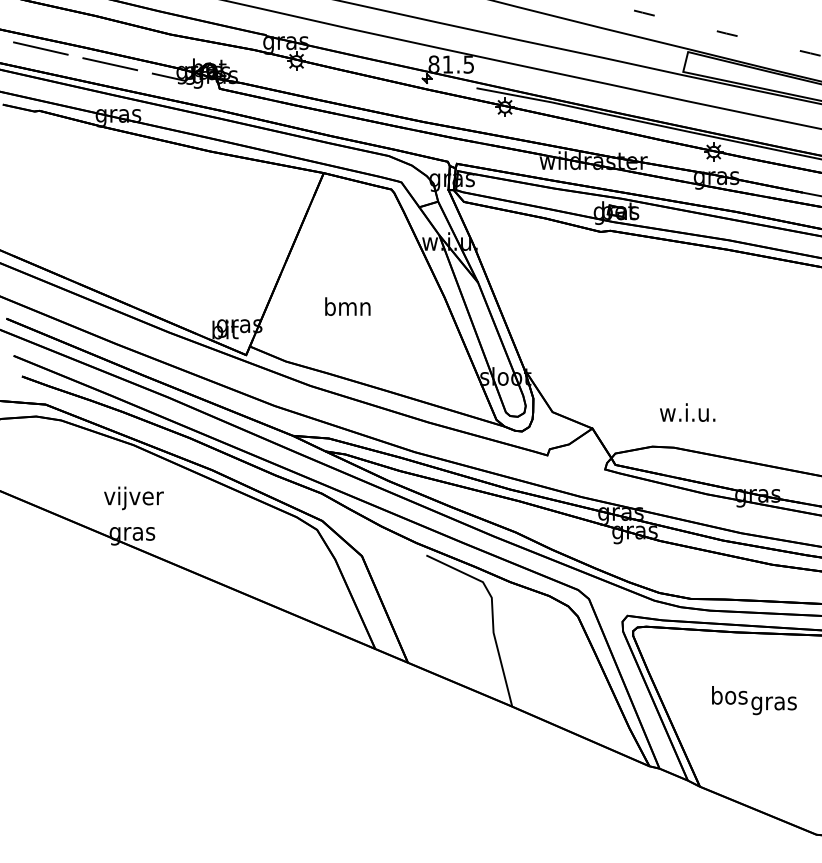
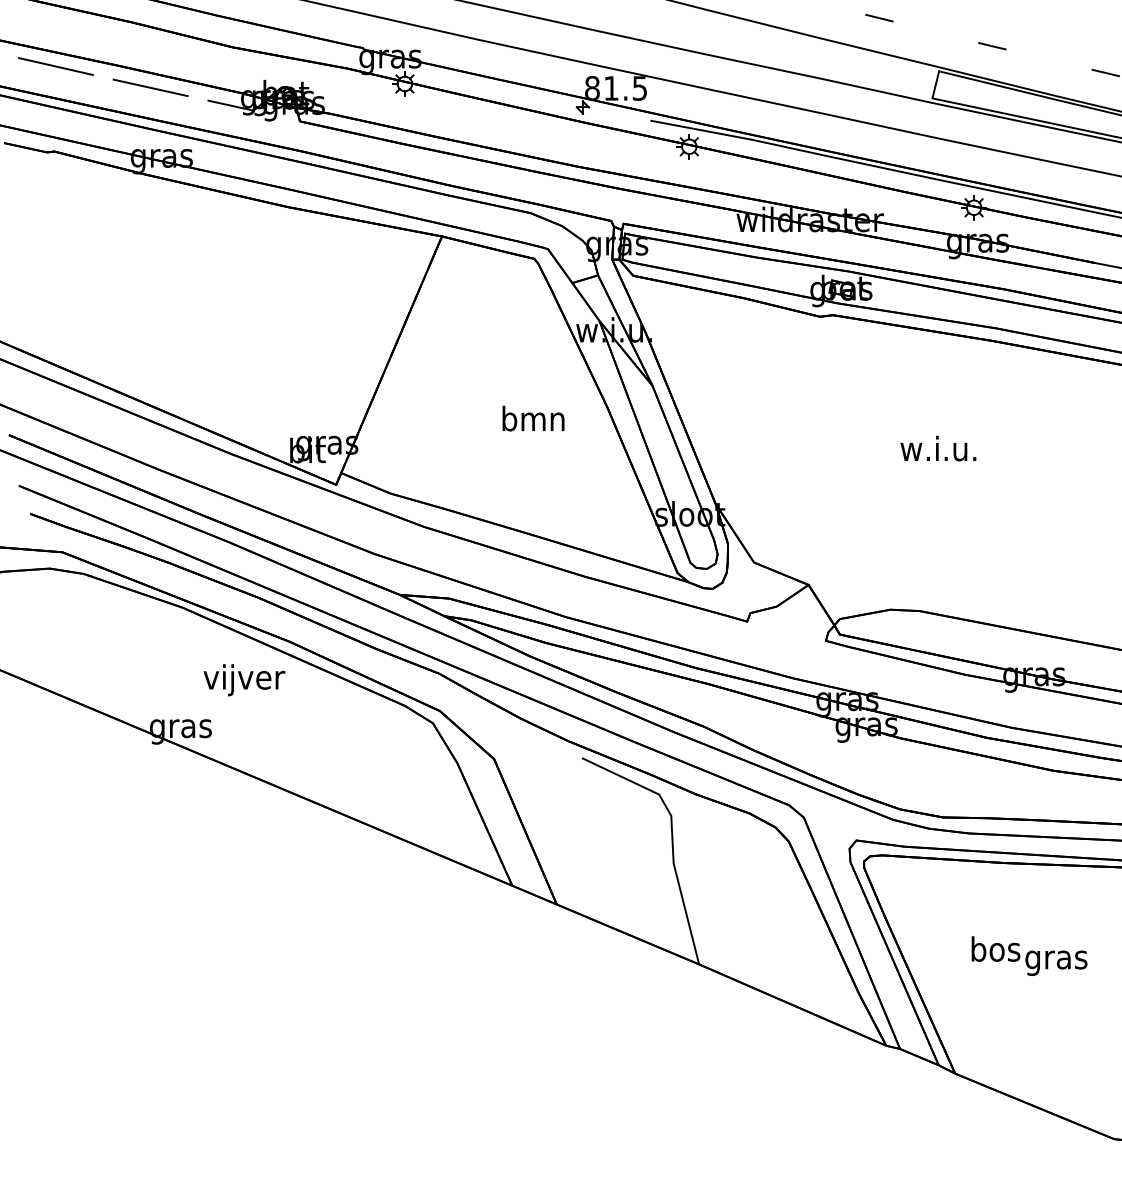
text: (347, 306) -> (533, 418), moved
text: (687, 412) -> (938, 448), moved
text: (133, 498) -> (243, 680), moved

